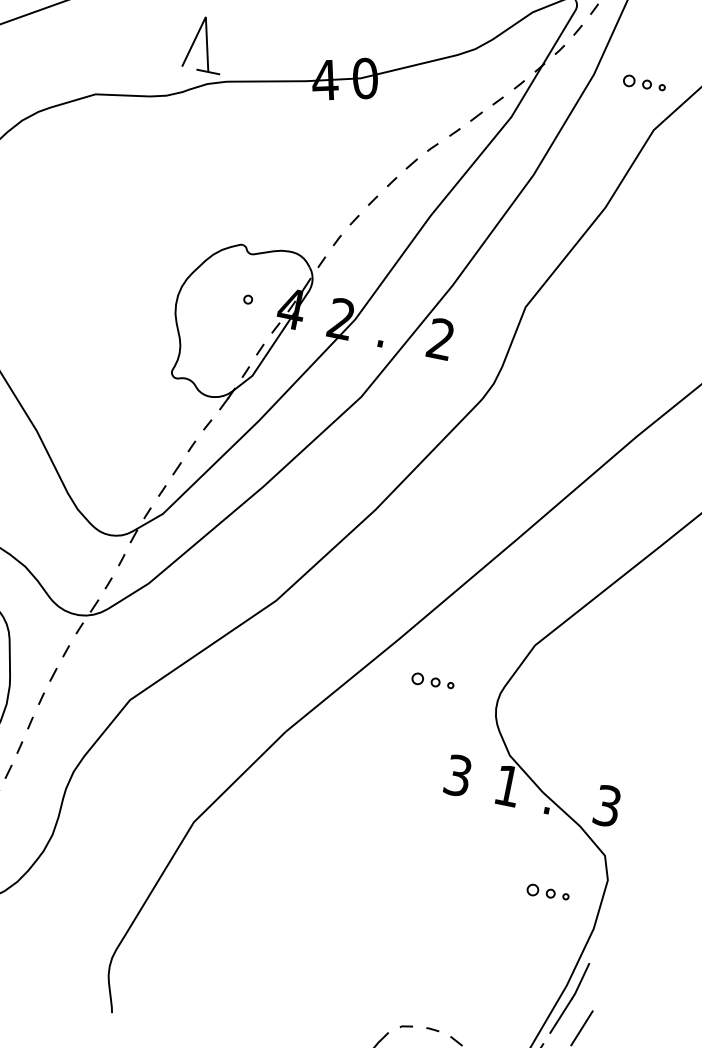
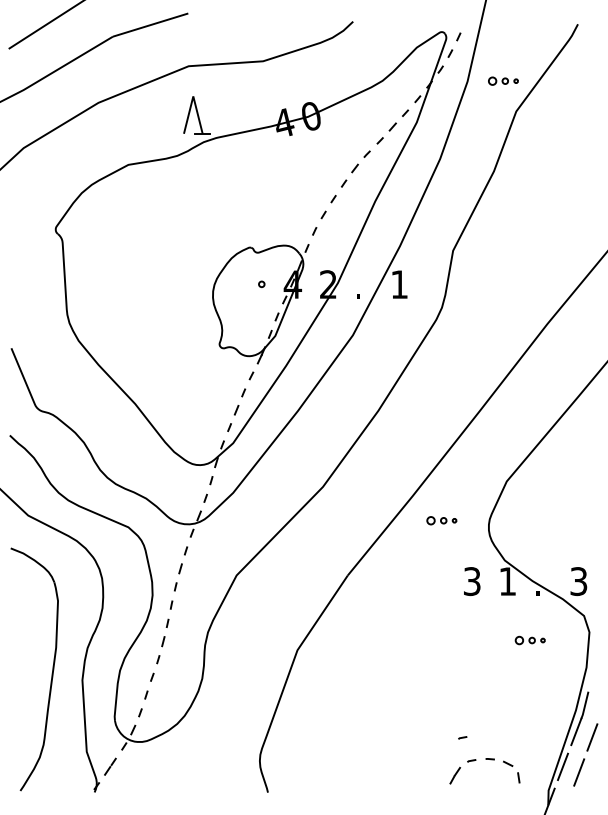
text: (440, 339) -> (399, 284), 2 -> 1
part: (547, 892) -> (529, 640), moved
line: (400, 991) -> (462, 737), added

